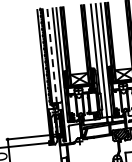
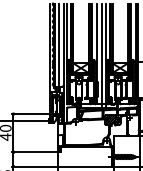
line: (52, 57) -> (59, 46), dashed -> solid

